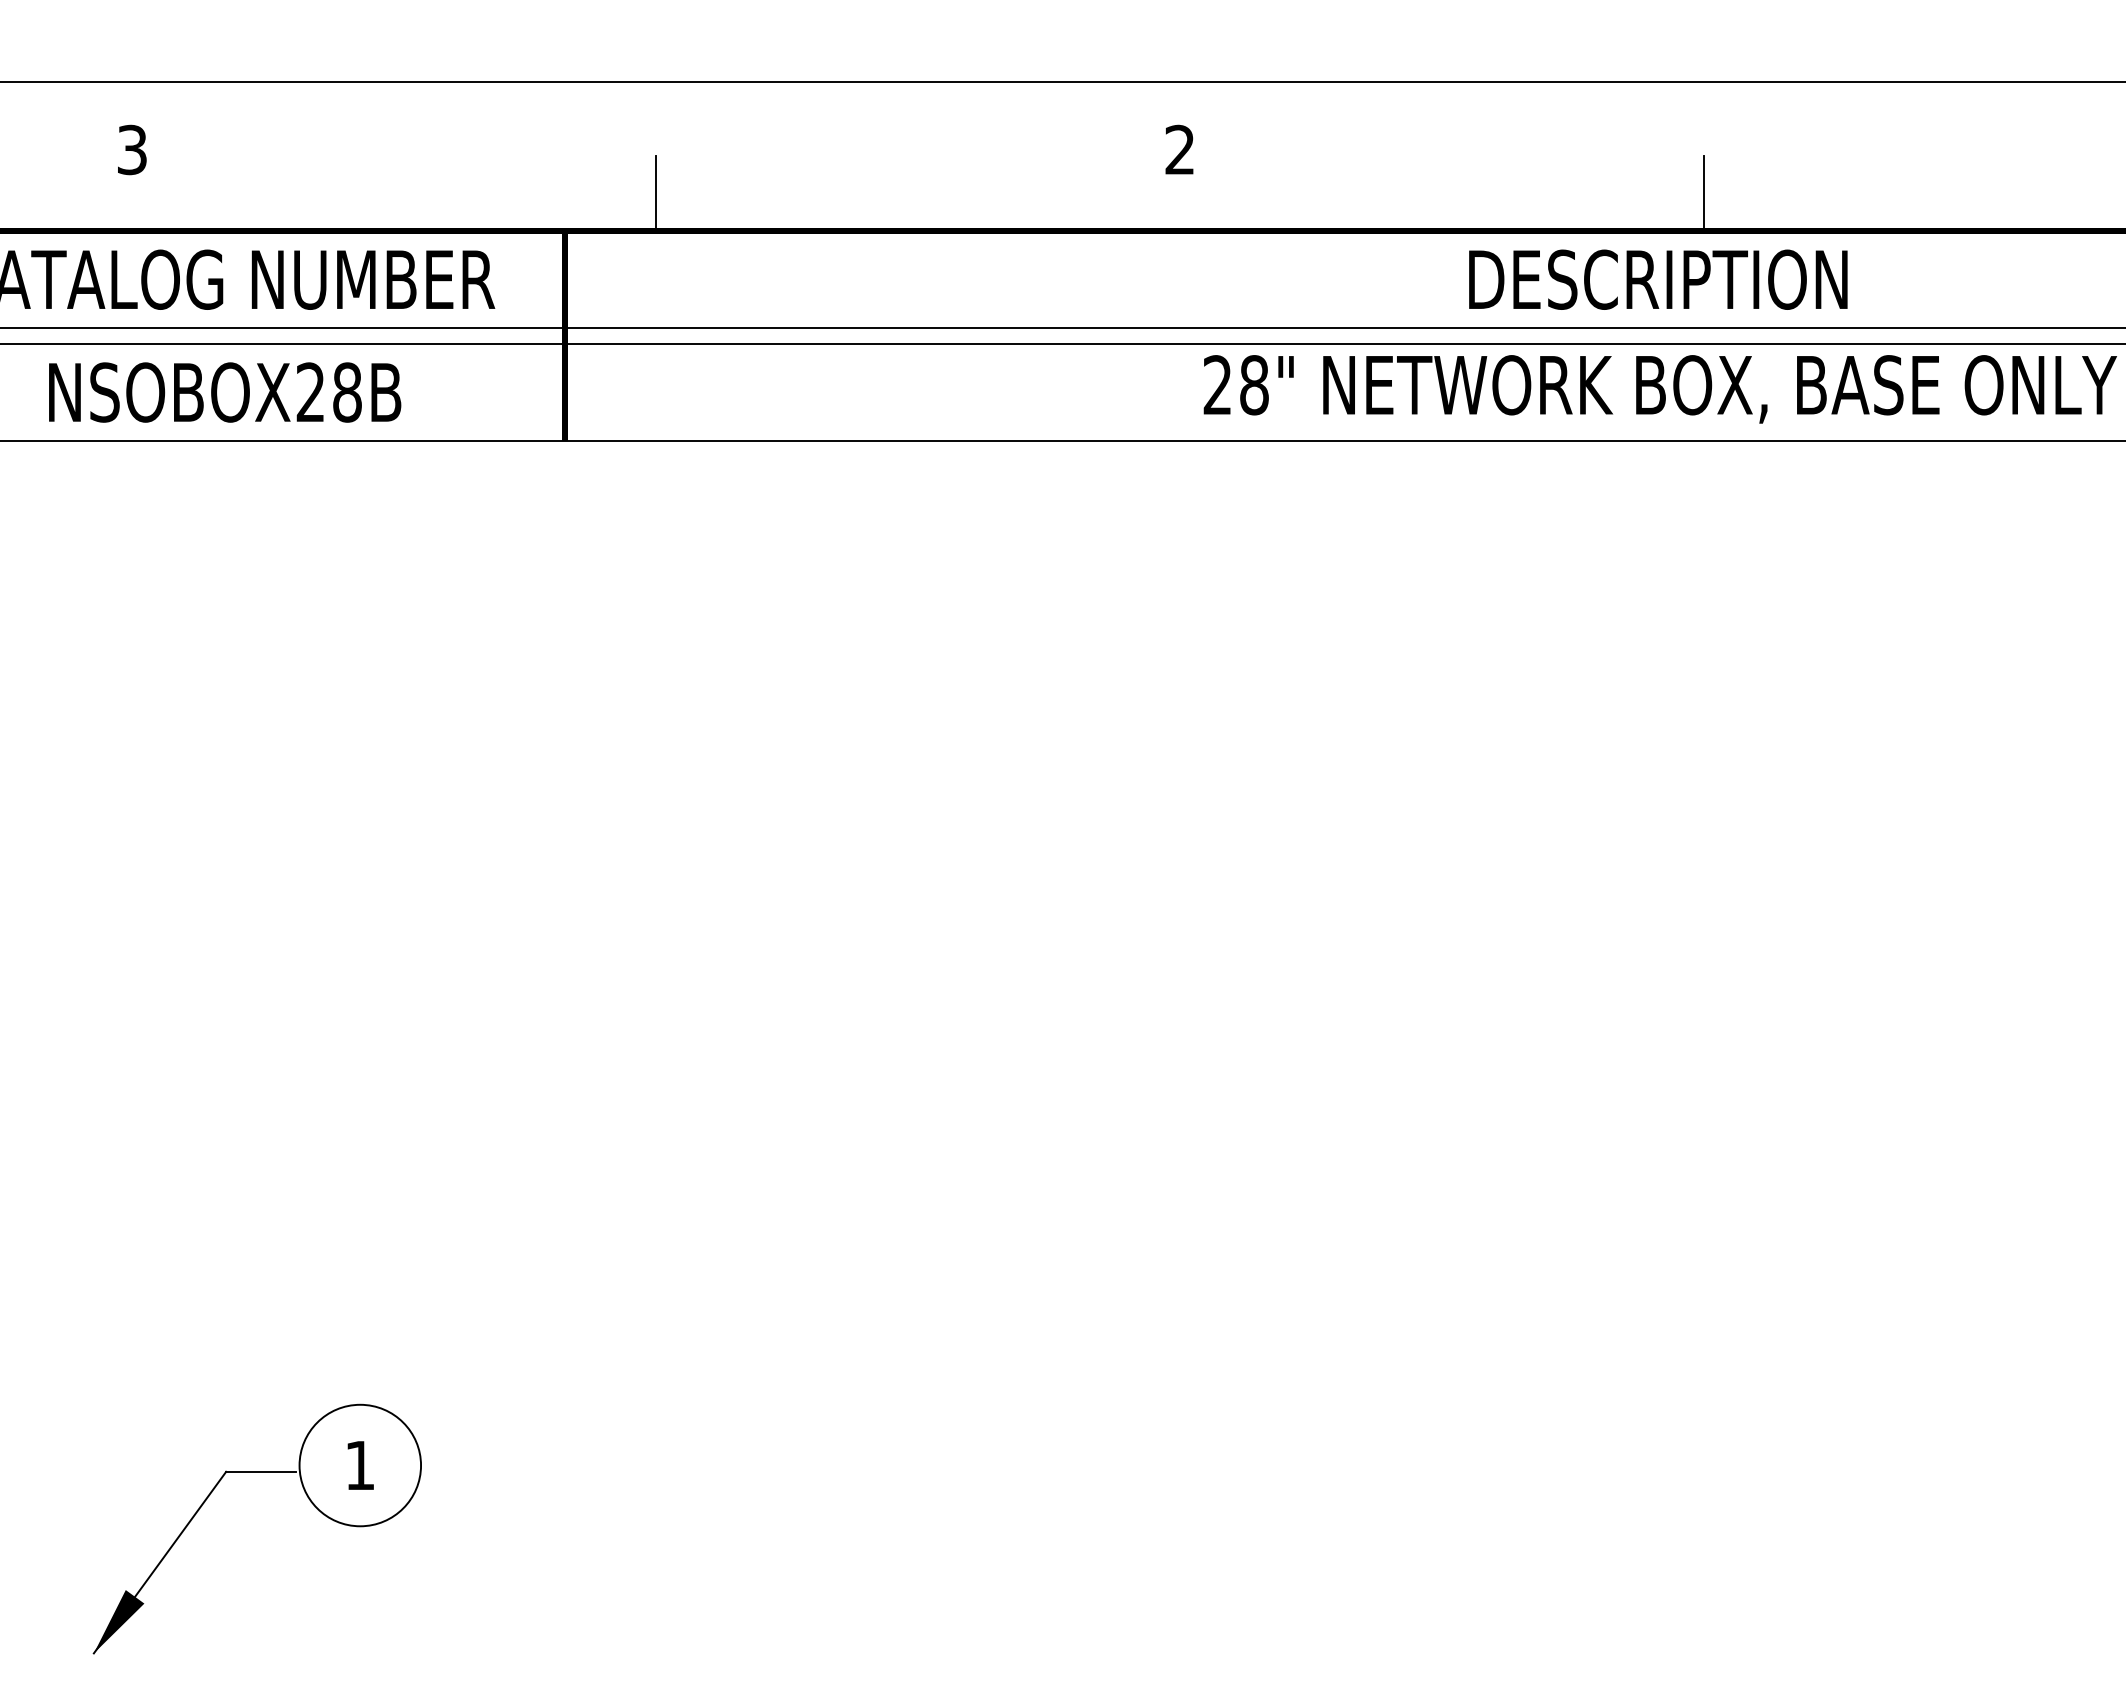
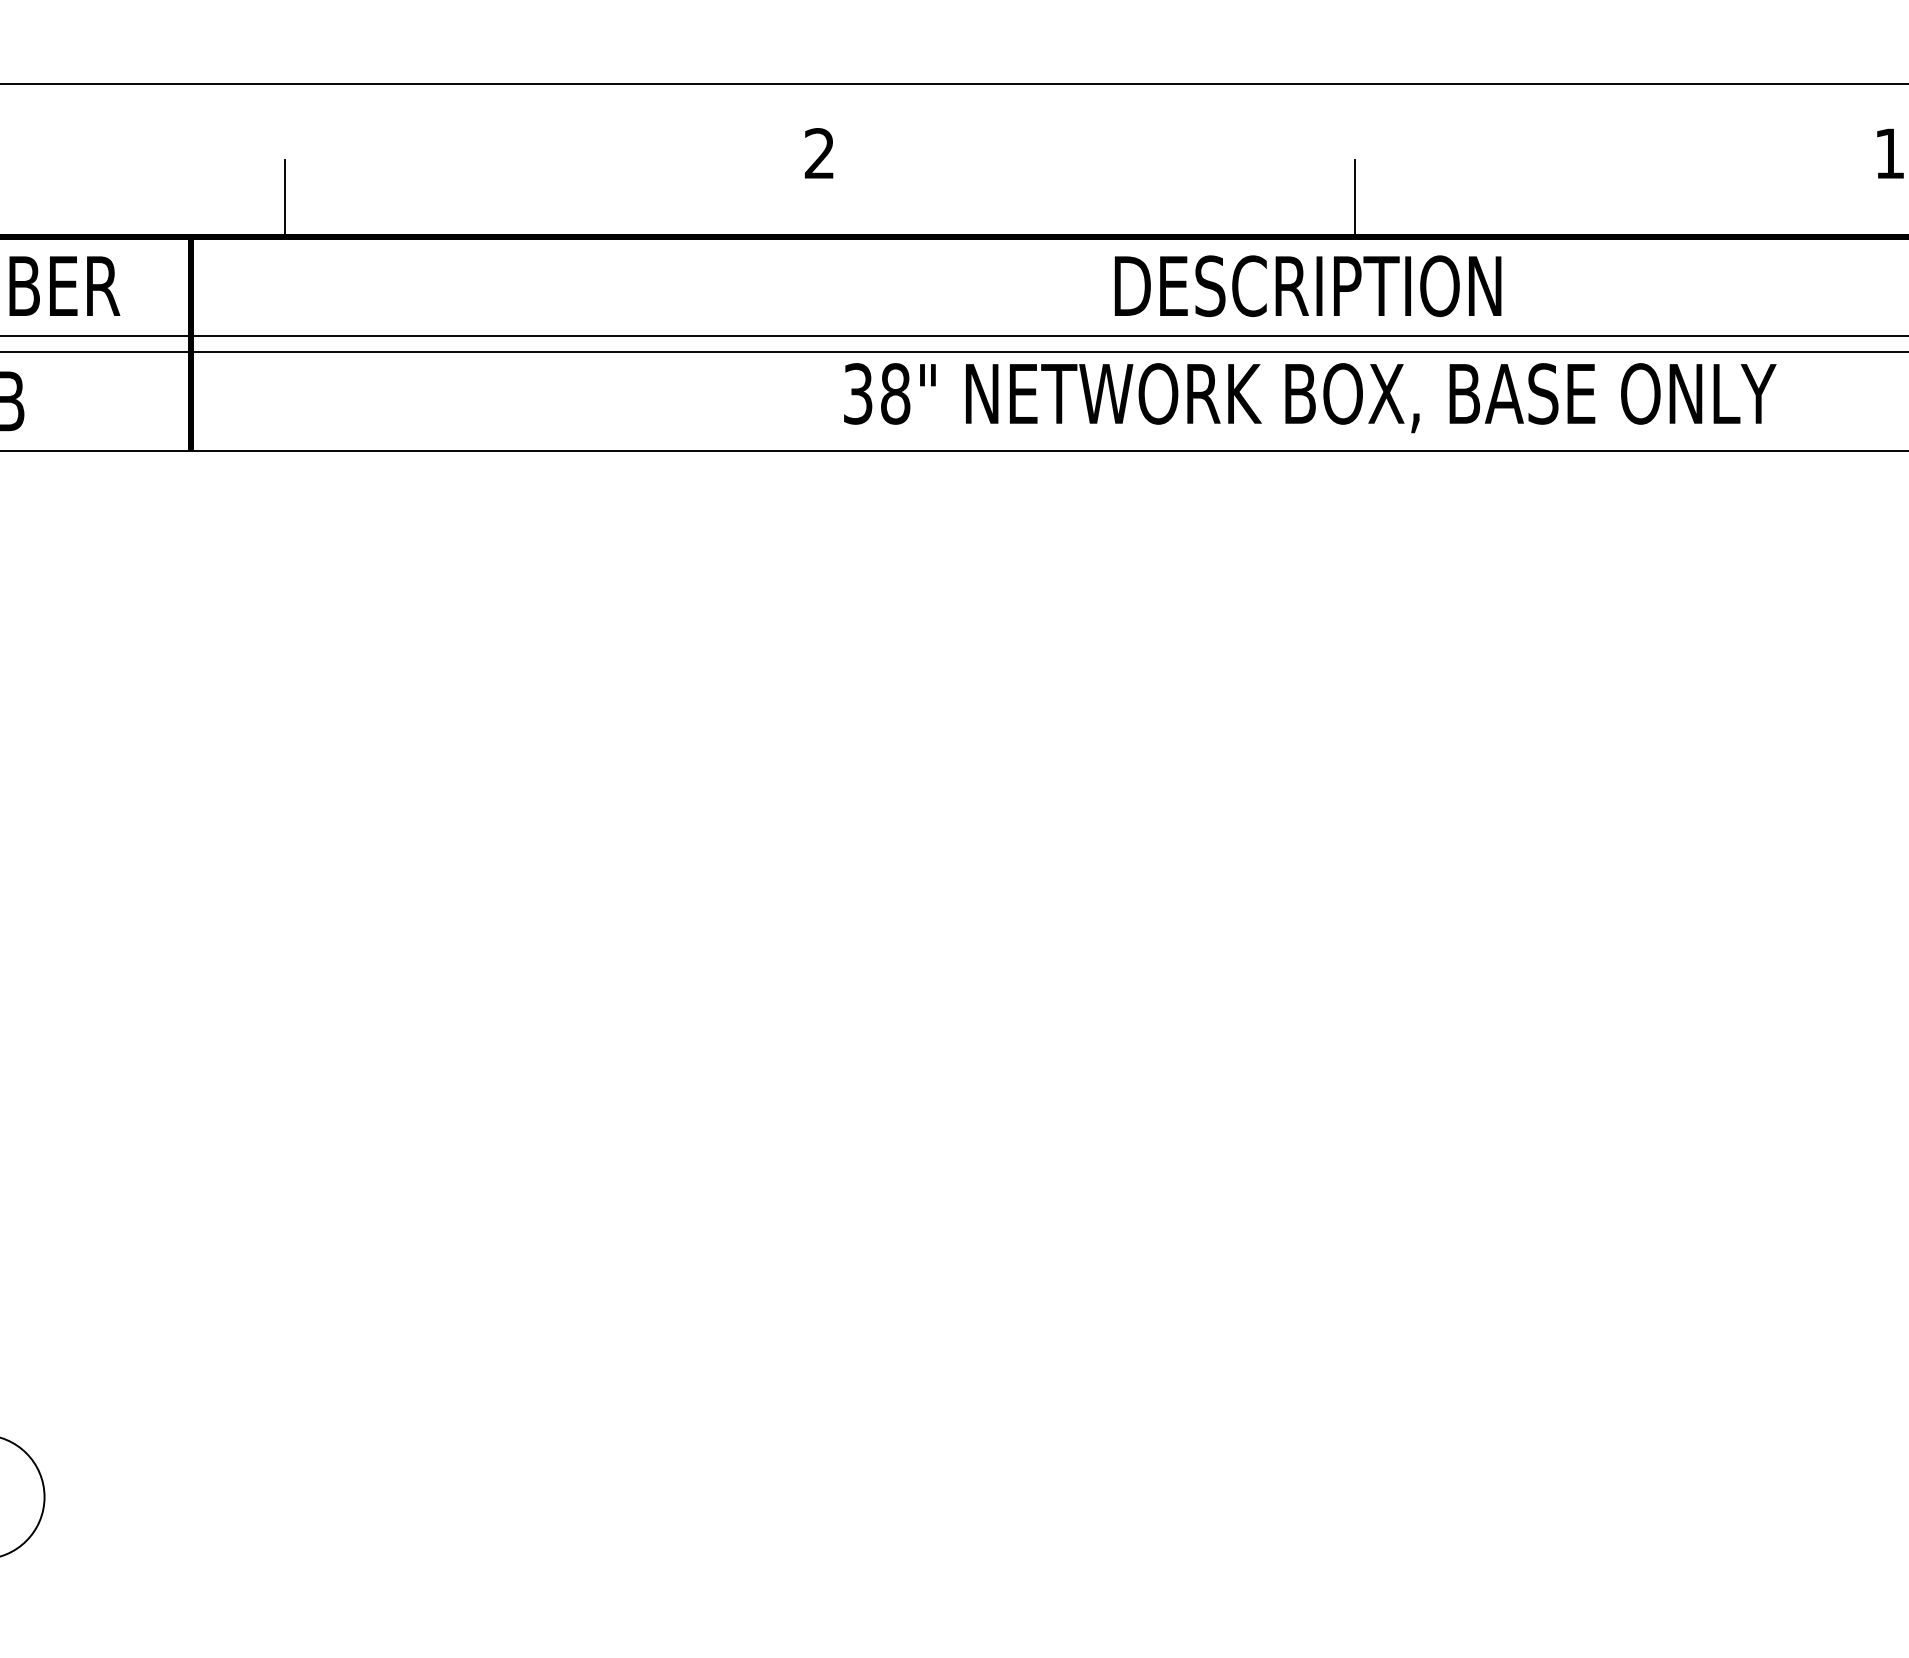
text: (1217, 385) -> (857, 394), 28" -> 38"

